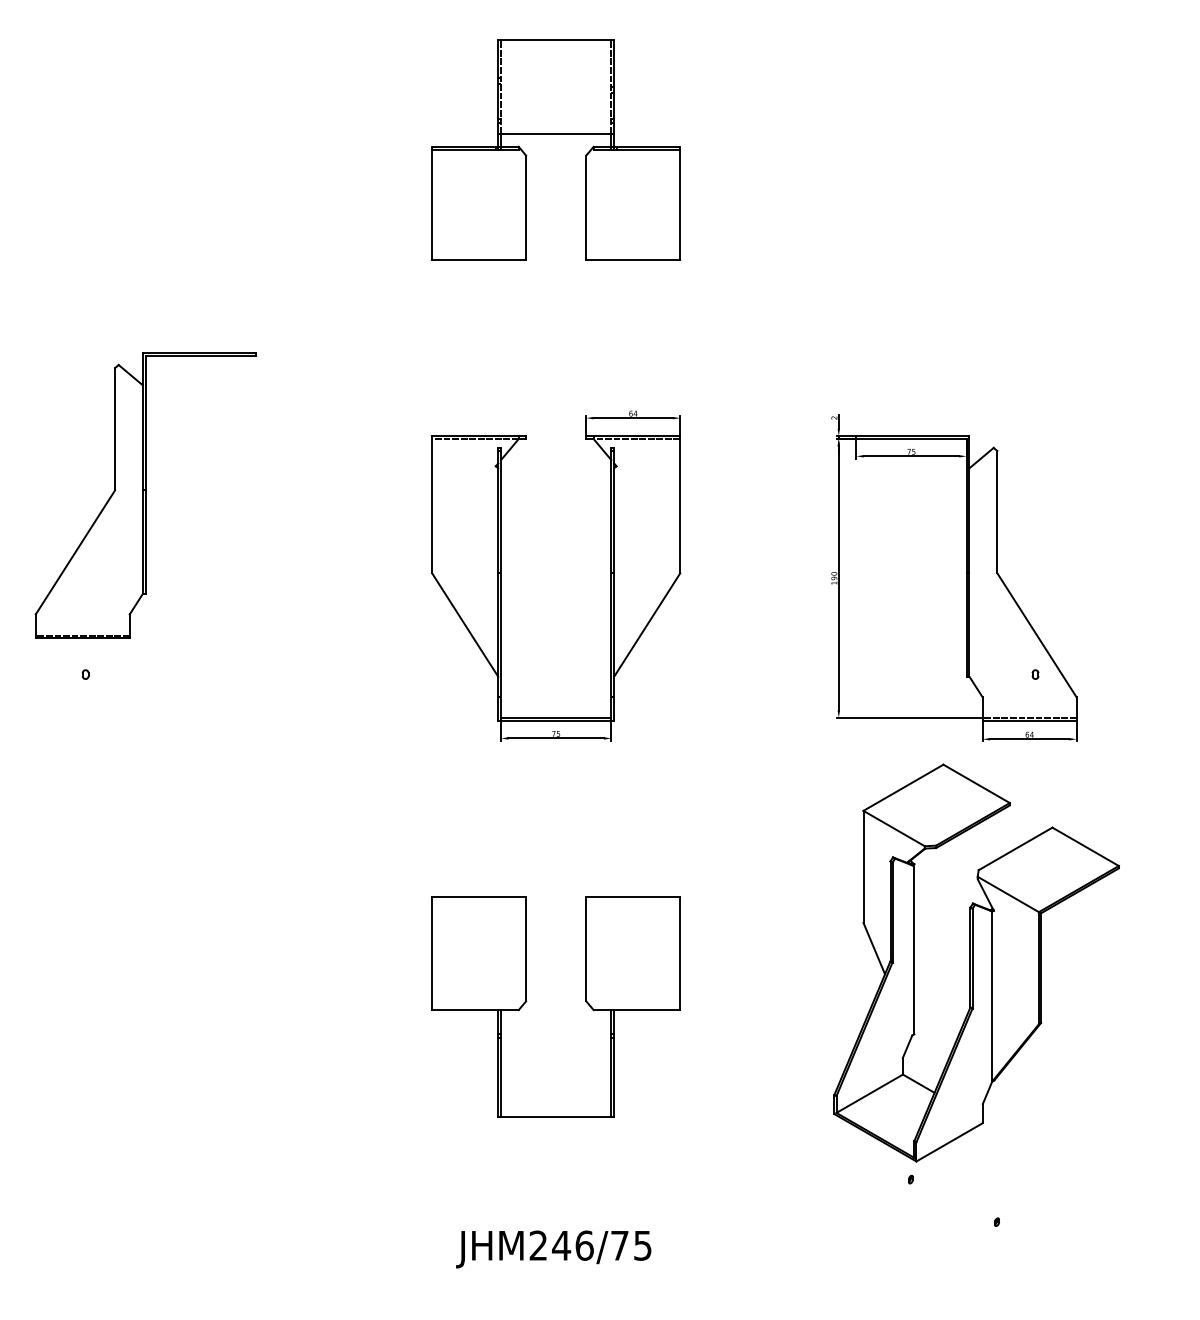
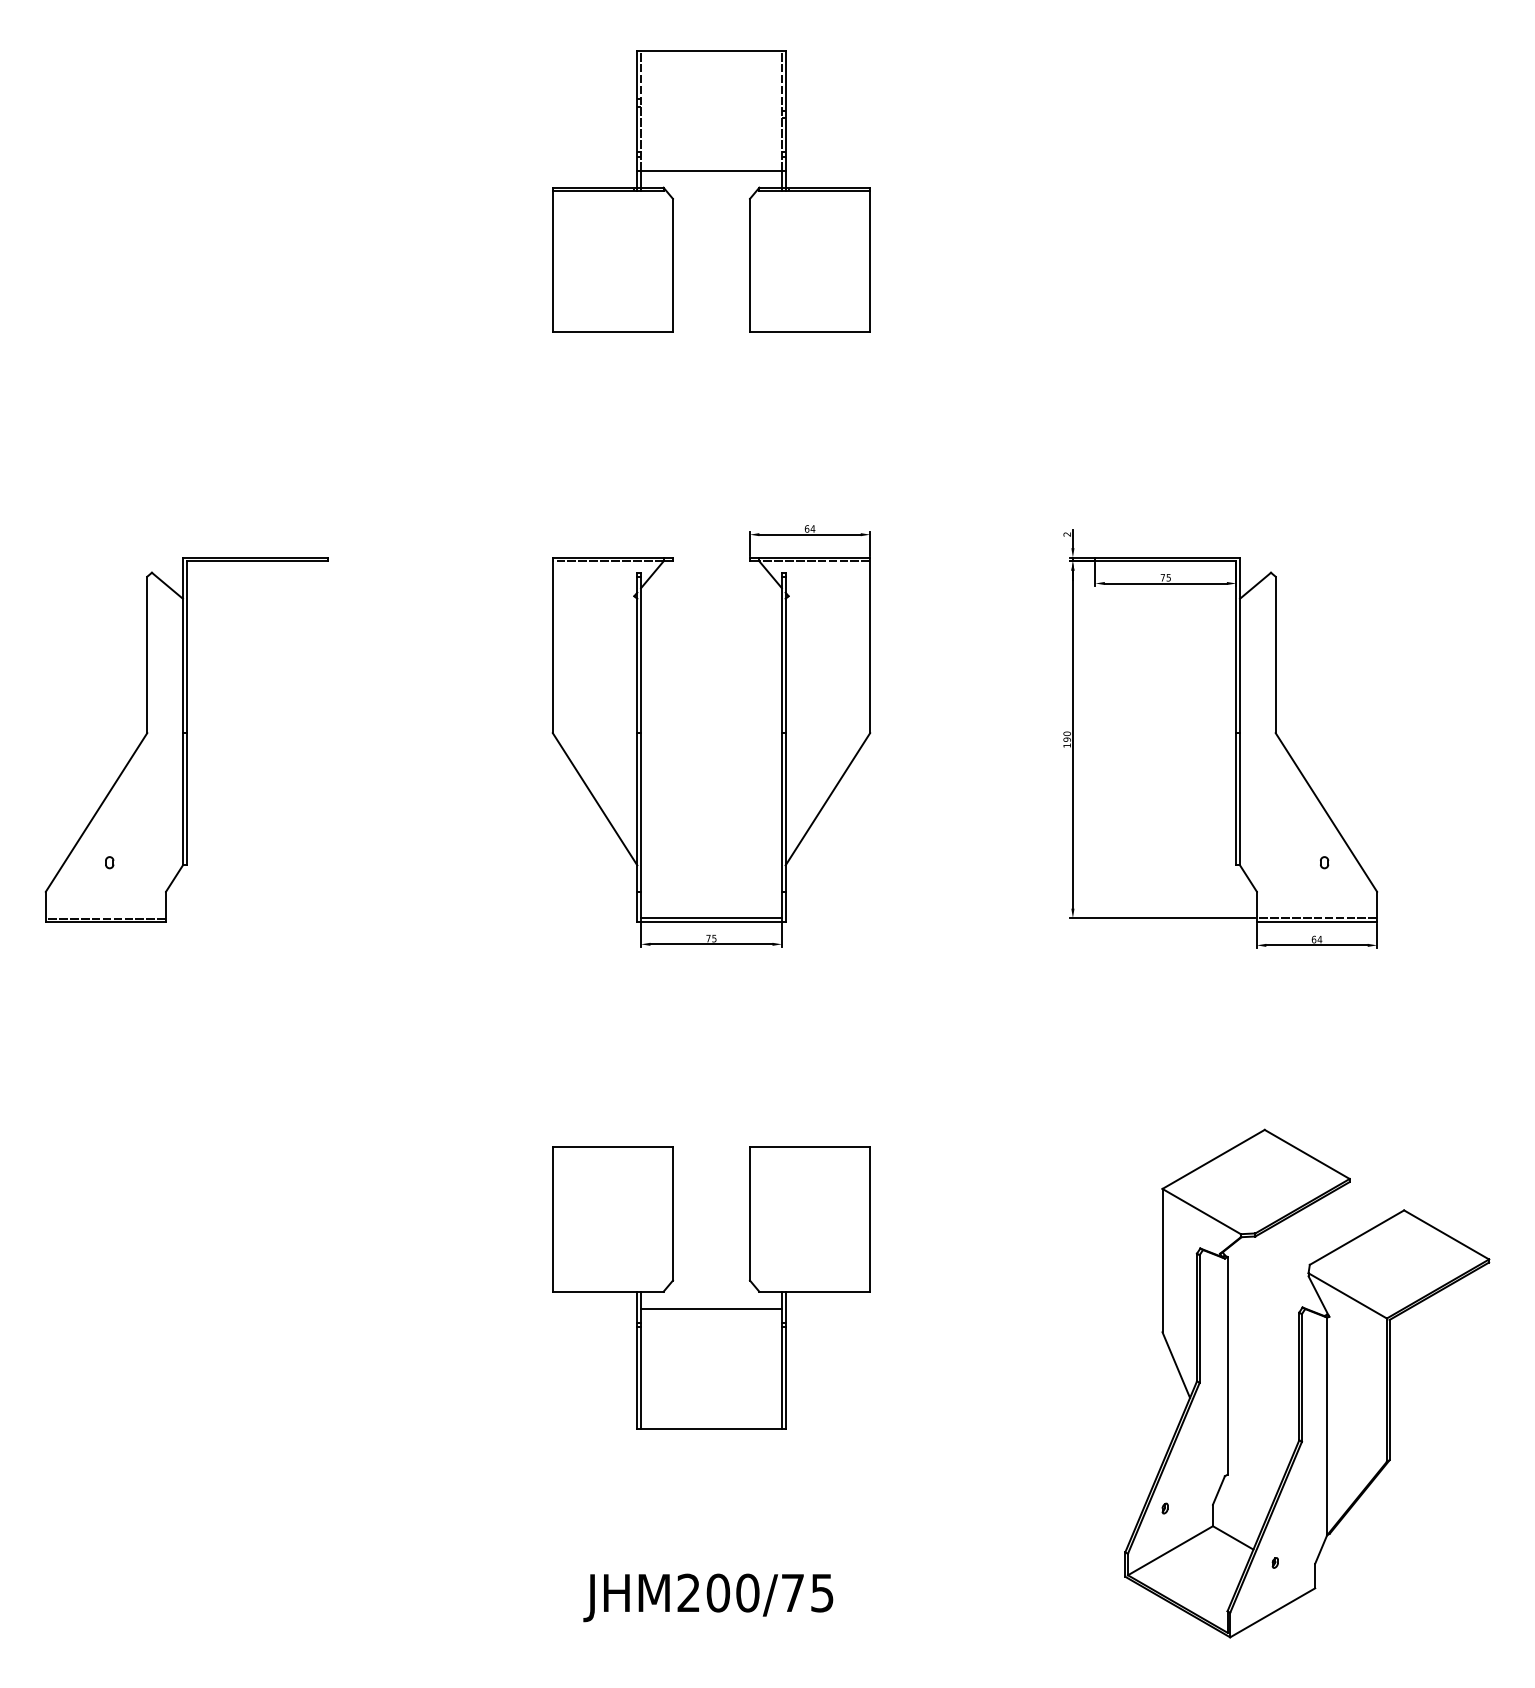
part: (145, 495) -> (186, 739), moved
part: (976, 962) -> (1307, 1383), moved
line: (556, 1023) -> (711, 1308), added
text: (572, 1245) -> (732, 1592), JHM246/75 -> JHM200/75

